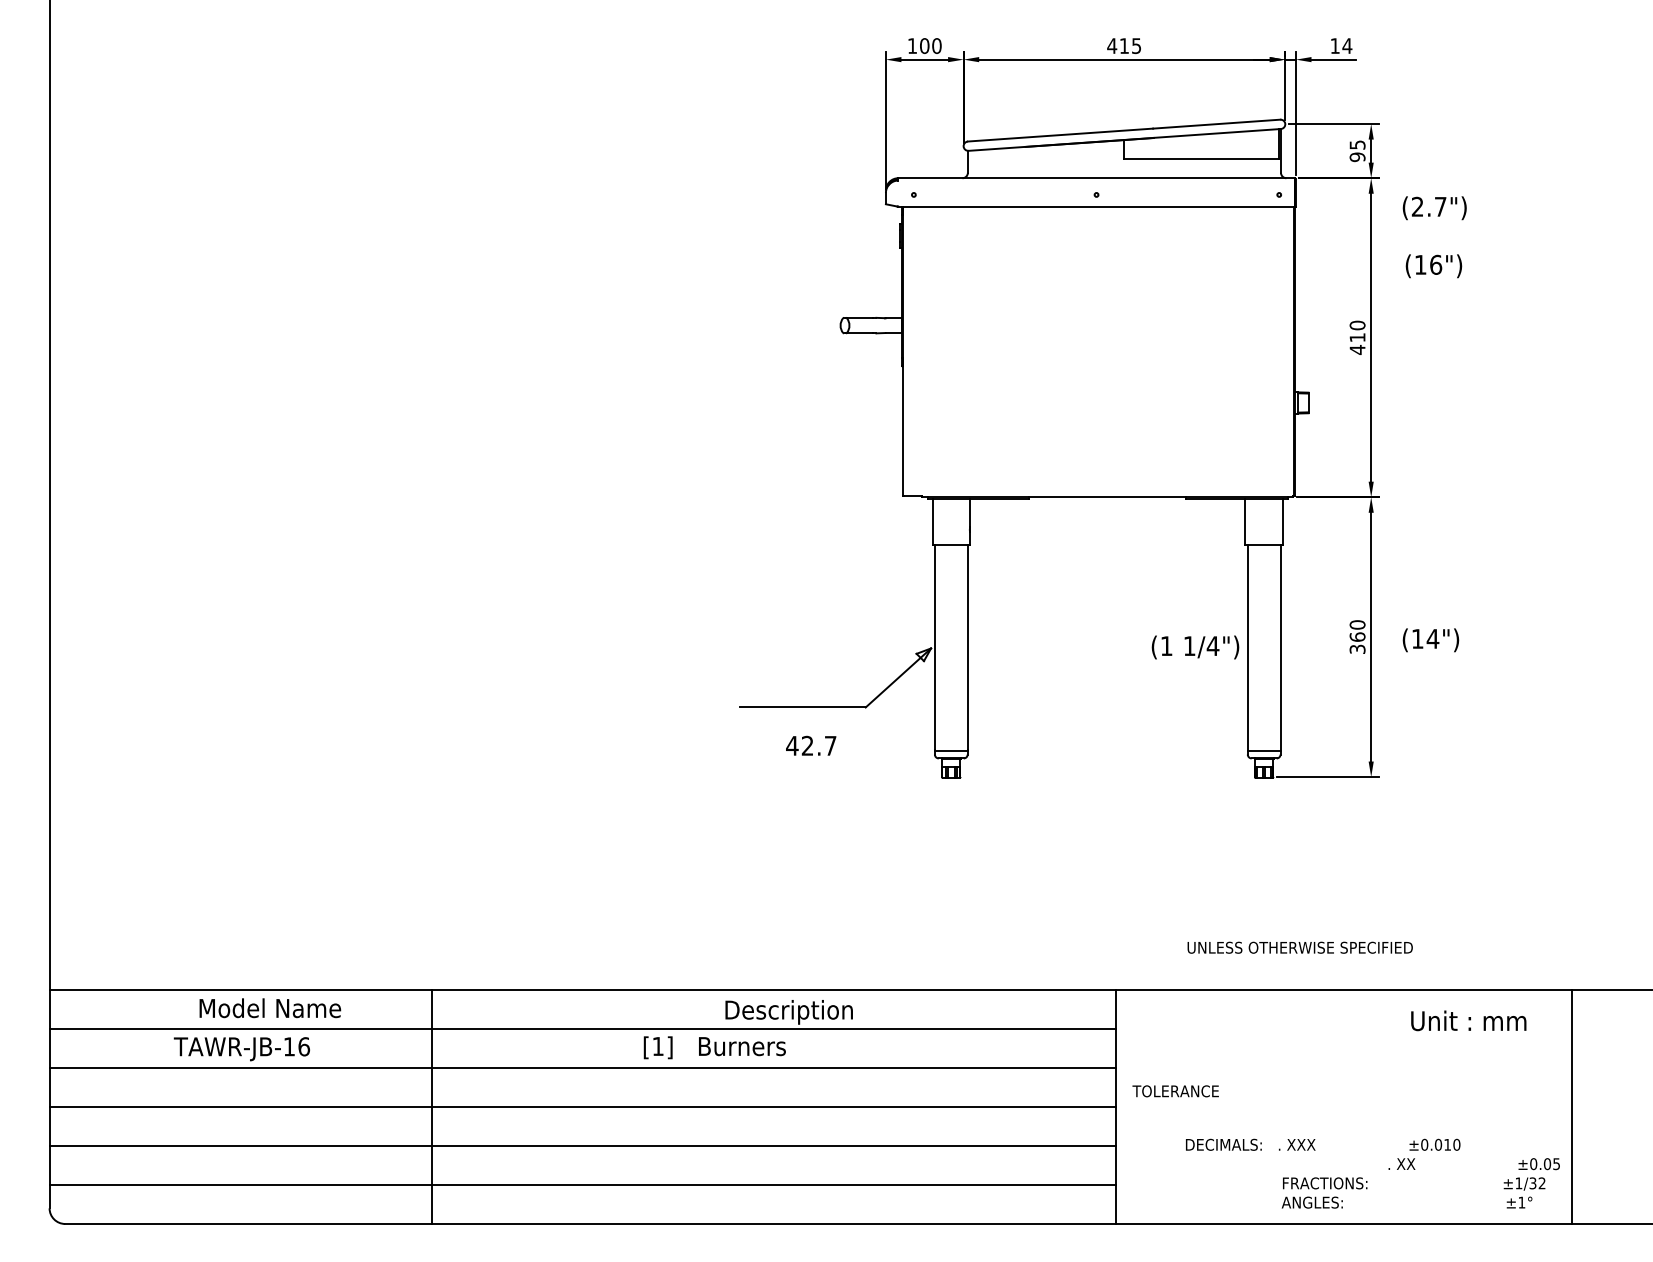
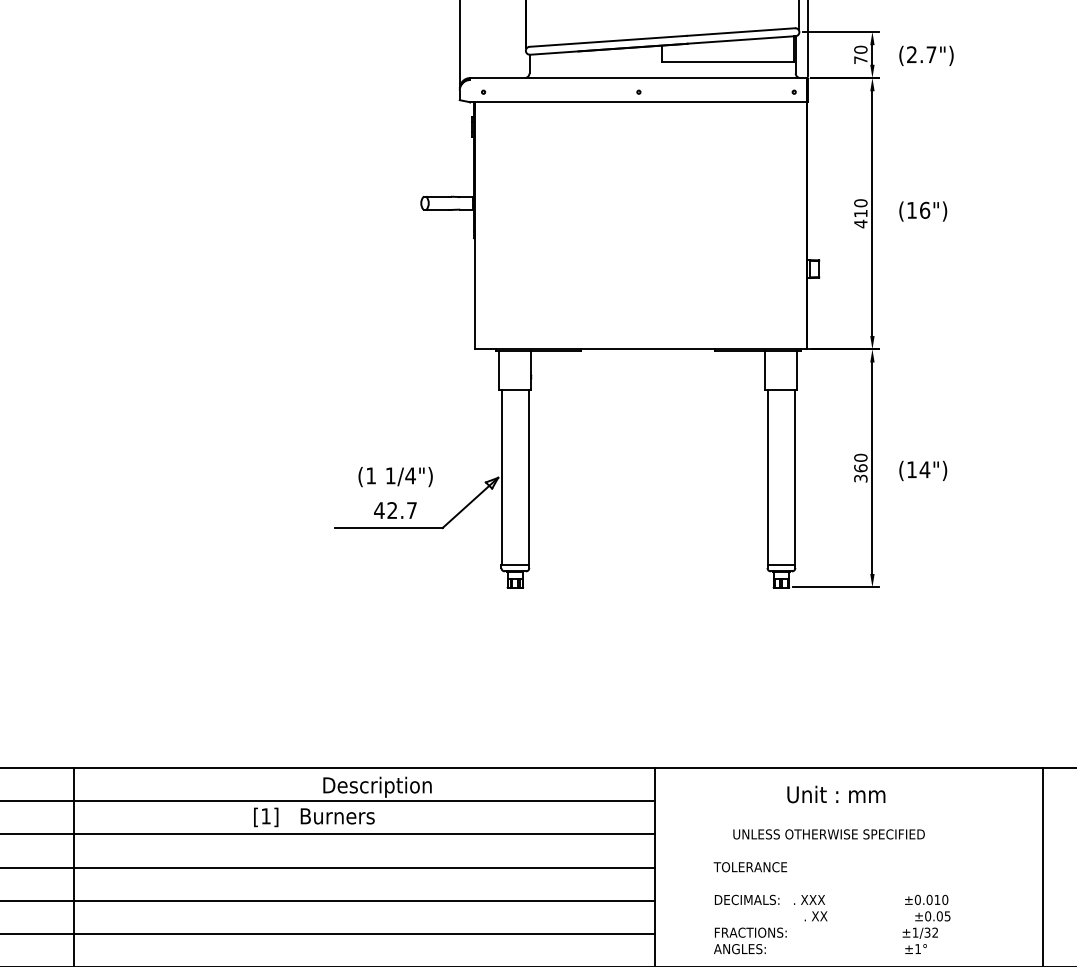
text: (1357, 151) -> (860, 55), 95 -> 70
text: (1434, 208) -> (926, 56), moved
text: (1433, 266) -> (922, 211), moved
text: (1195, 647) -> (395, 477), moved
text: (811, 745) -> (395, 510), moved
text: (1299, 947) -> (828, 834), moved
text: (1468, 1020) -> (836, 794), moved
text: (1175, 1091) -> (750, 867), moved
text: (1420, 1183) -> (831, 932), moved

